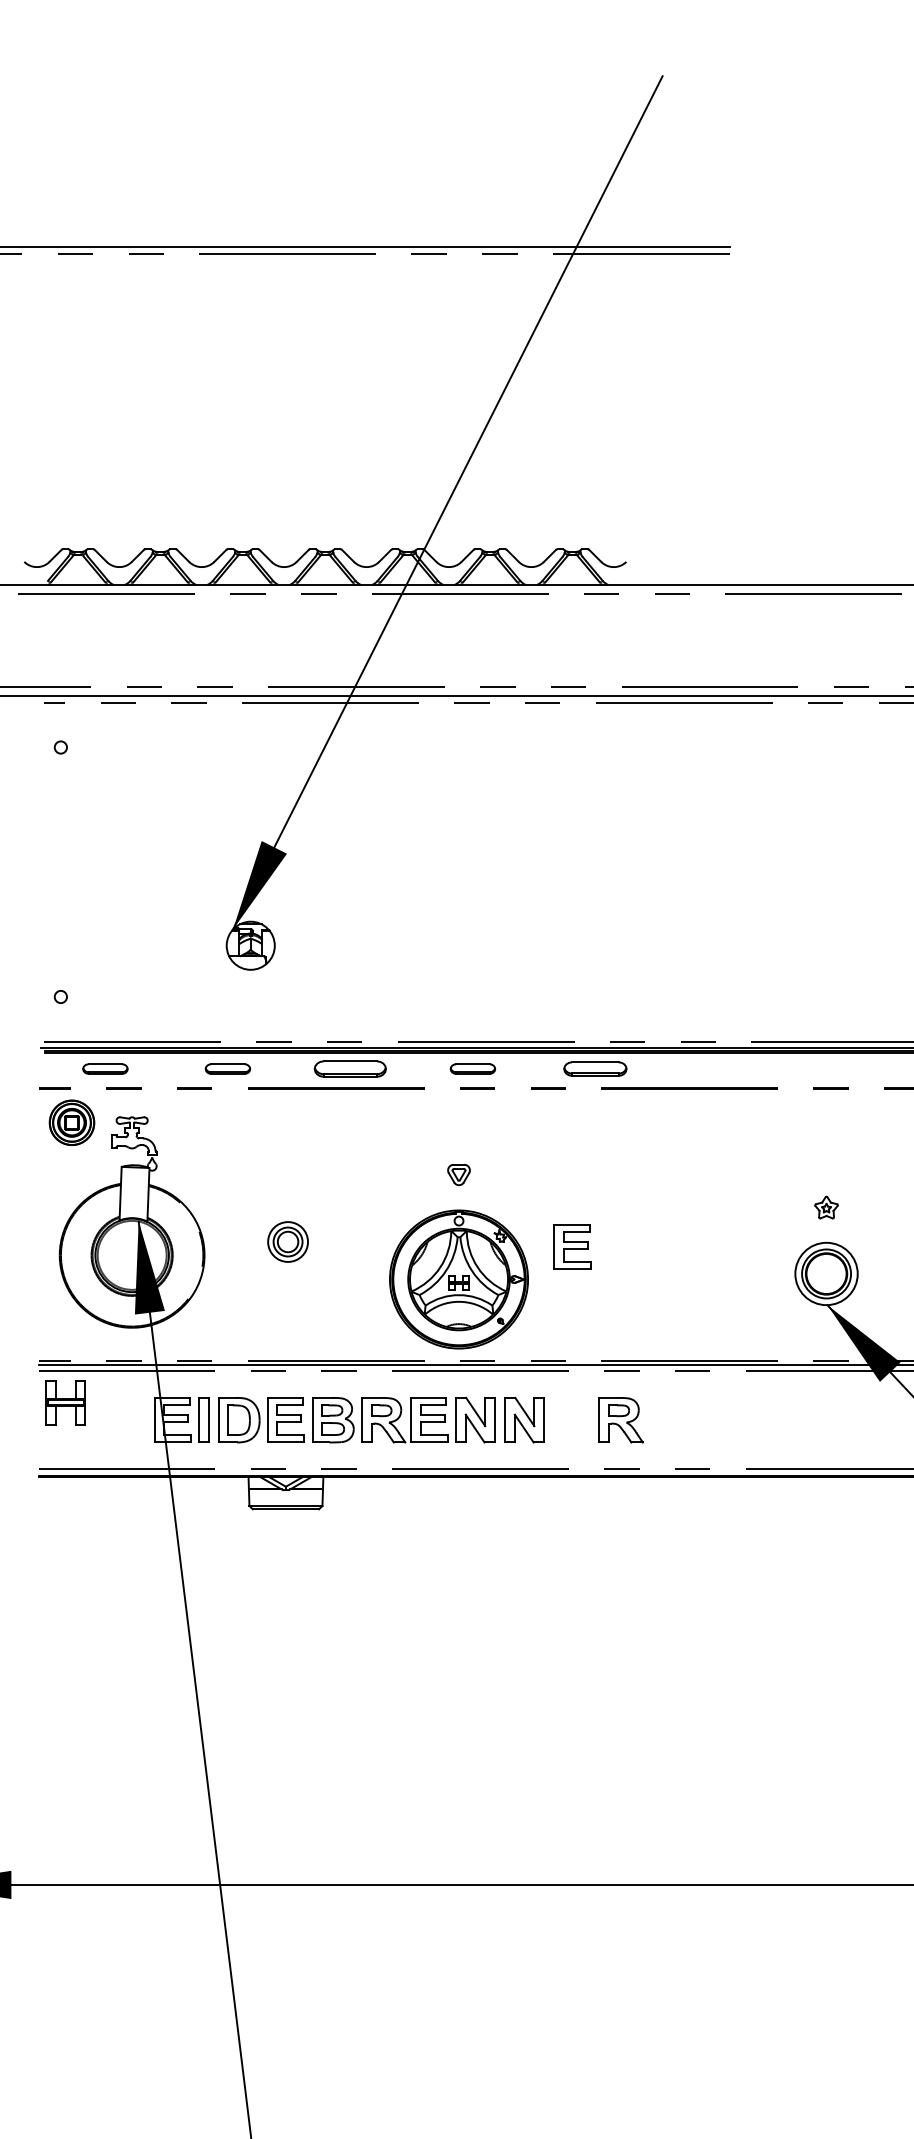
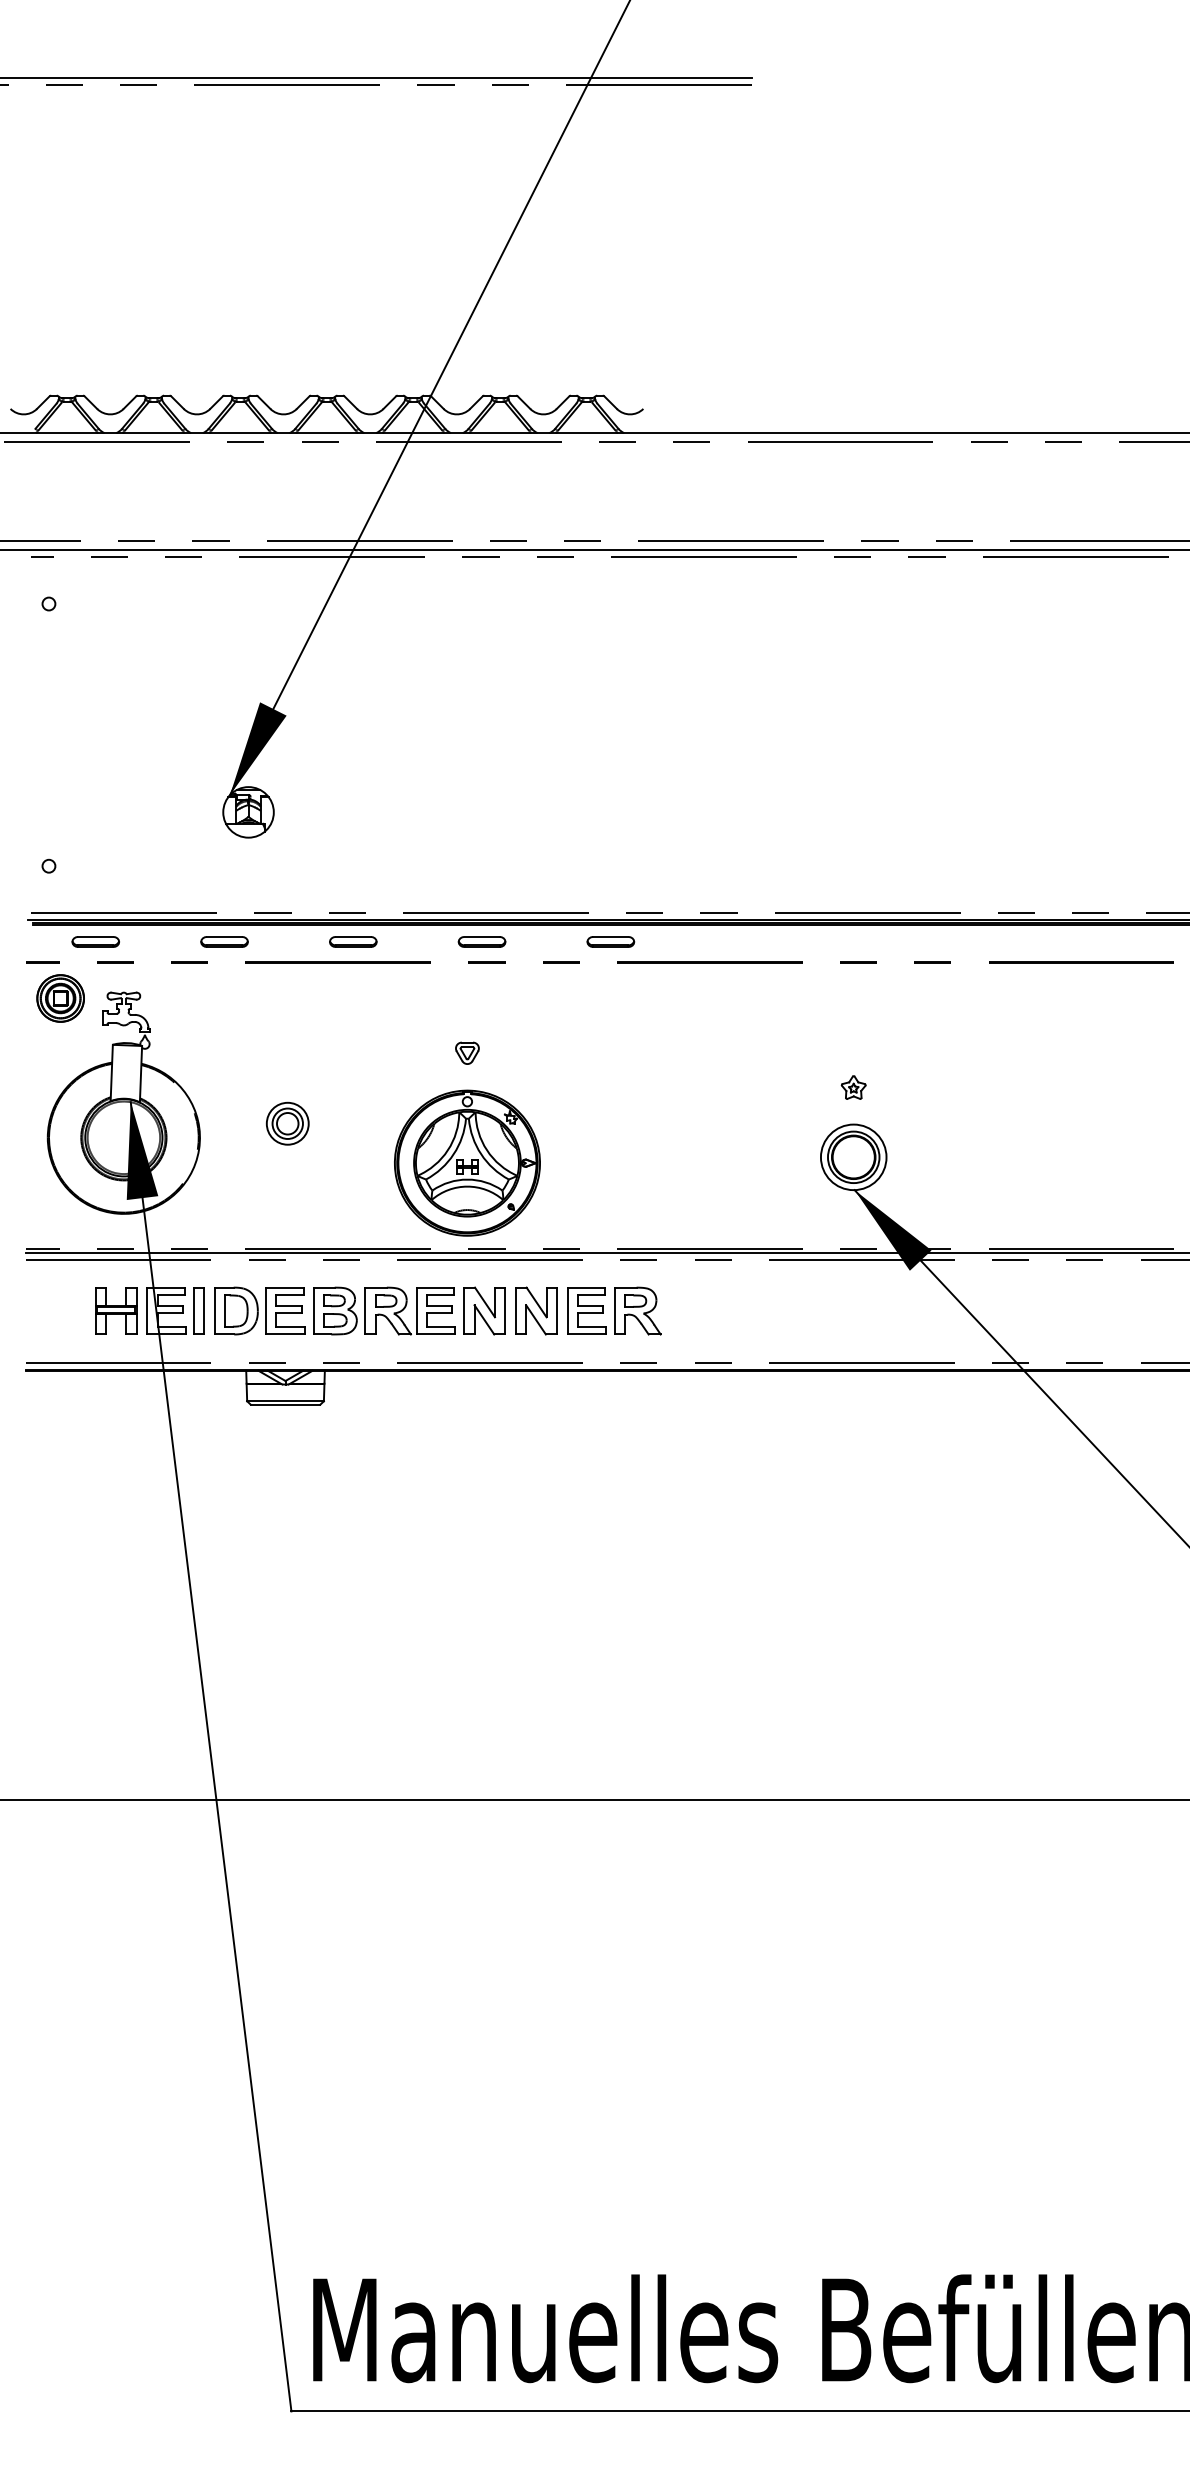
part: (350, 1068) -> (353, 941), size x0.62
part: (595, 1068) -> (610, 941), size x0.71
part: (572, 1246) -> (586, 1310), moved
part: (66, 1402) -> (116, 1310), moved

